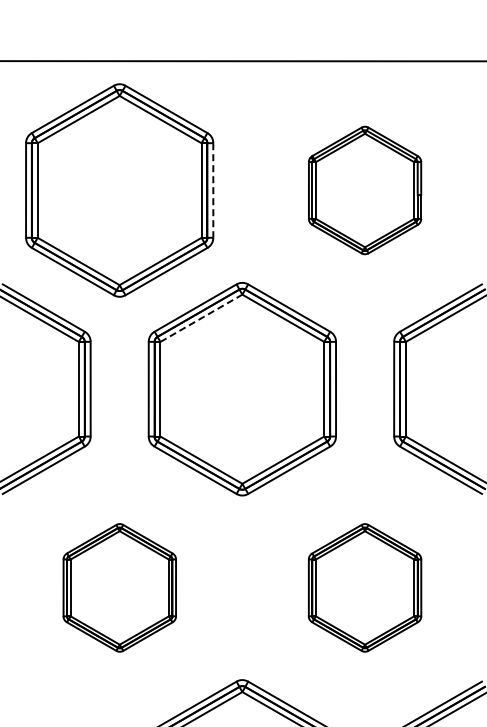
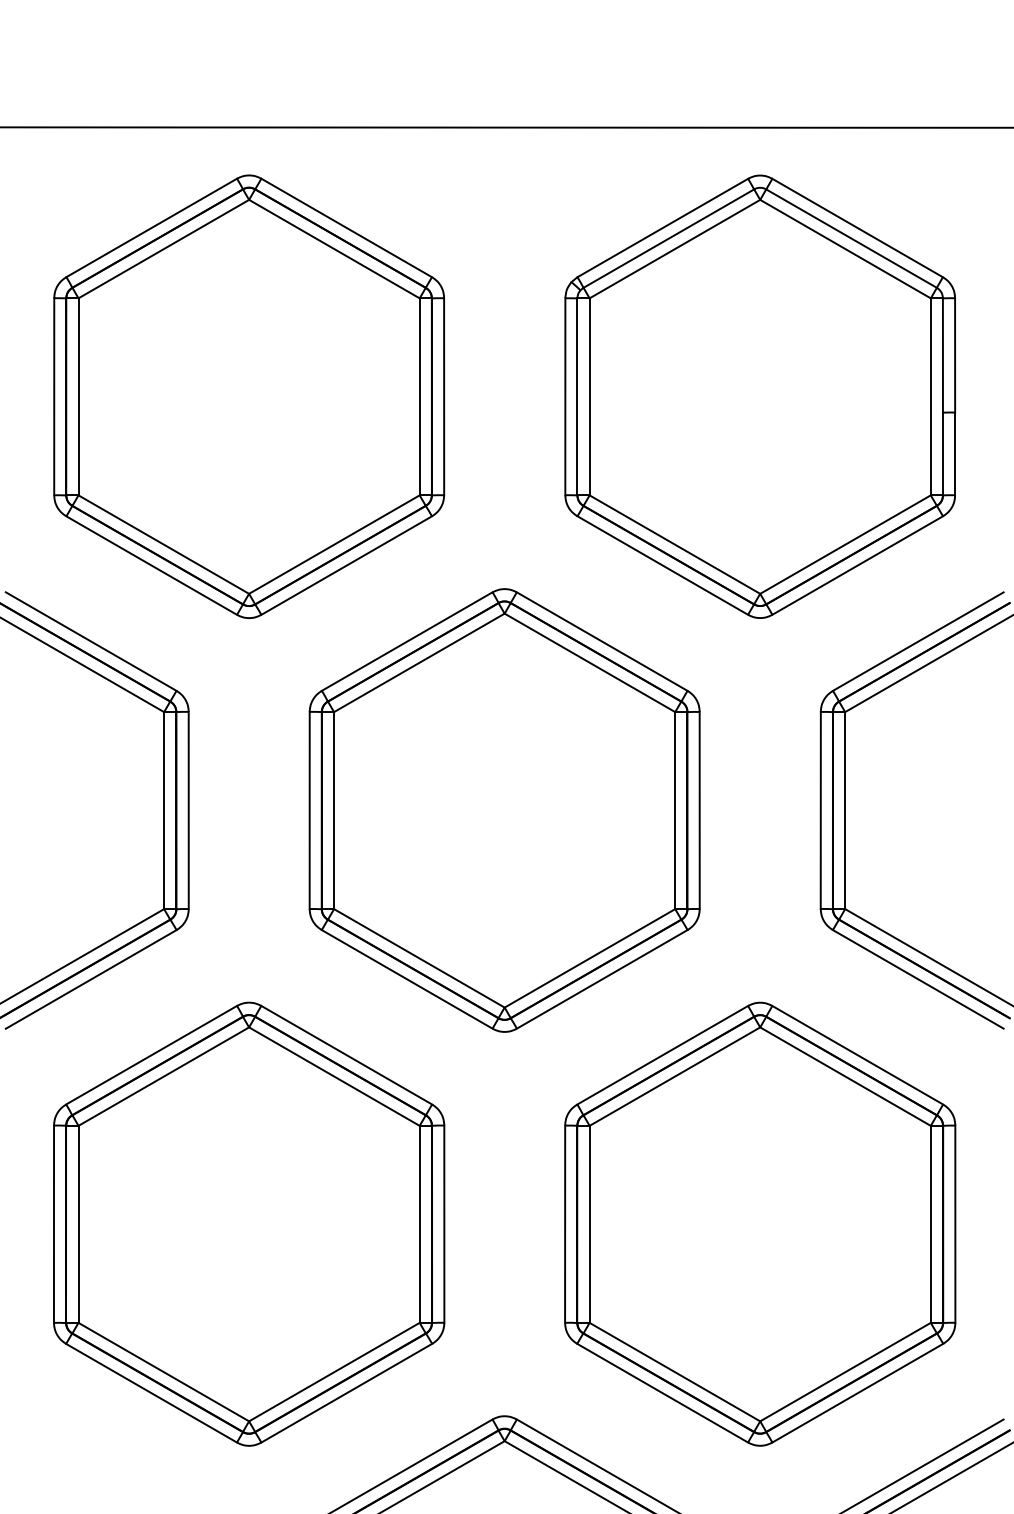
part: (364, 190) -> (758, 396), size x1.67
line: (213, 191) -> (444, 398), dashed -> solid
line: (201, 318) -> (419, 663), dashed -> solid
part: (119, 587) -> (248, 1223), size x1.67
part: (364, 587) -> (758, 1223), size x1.67

